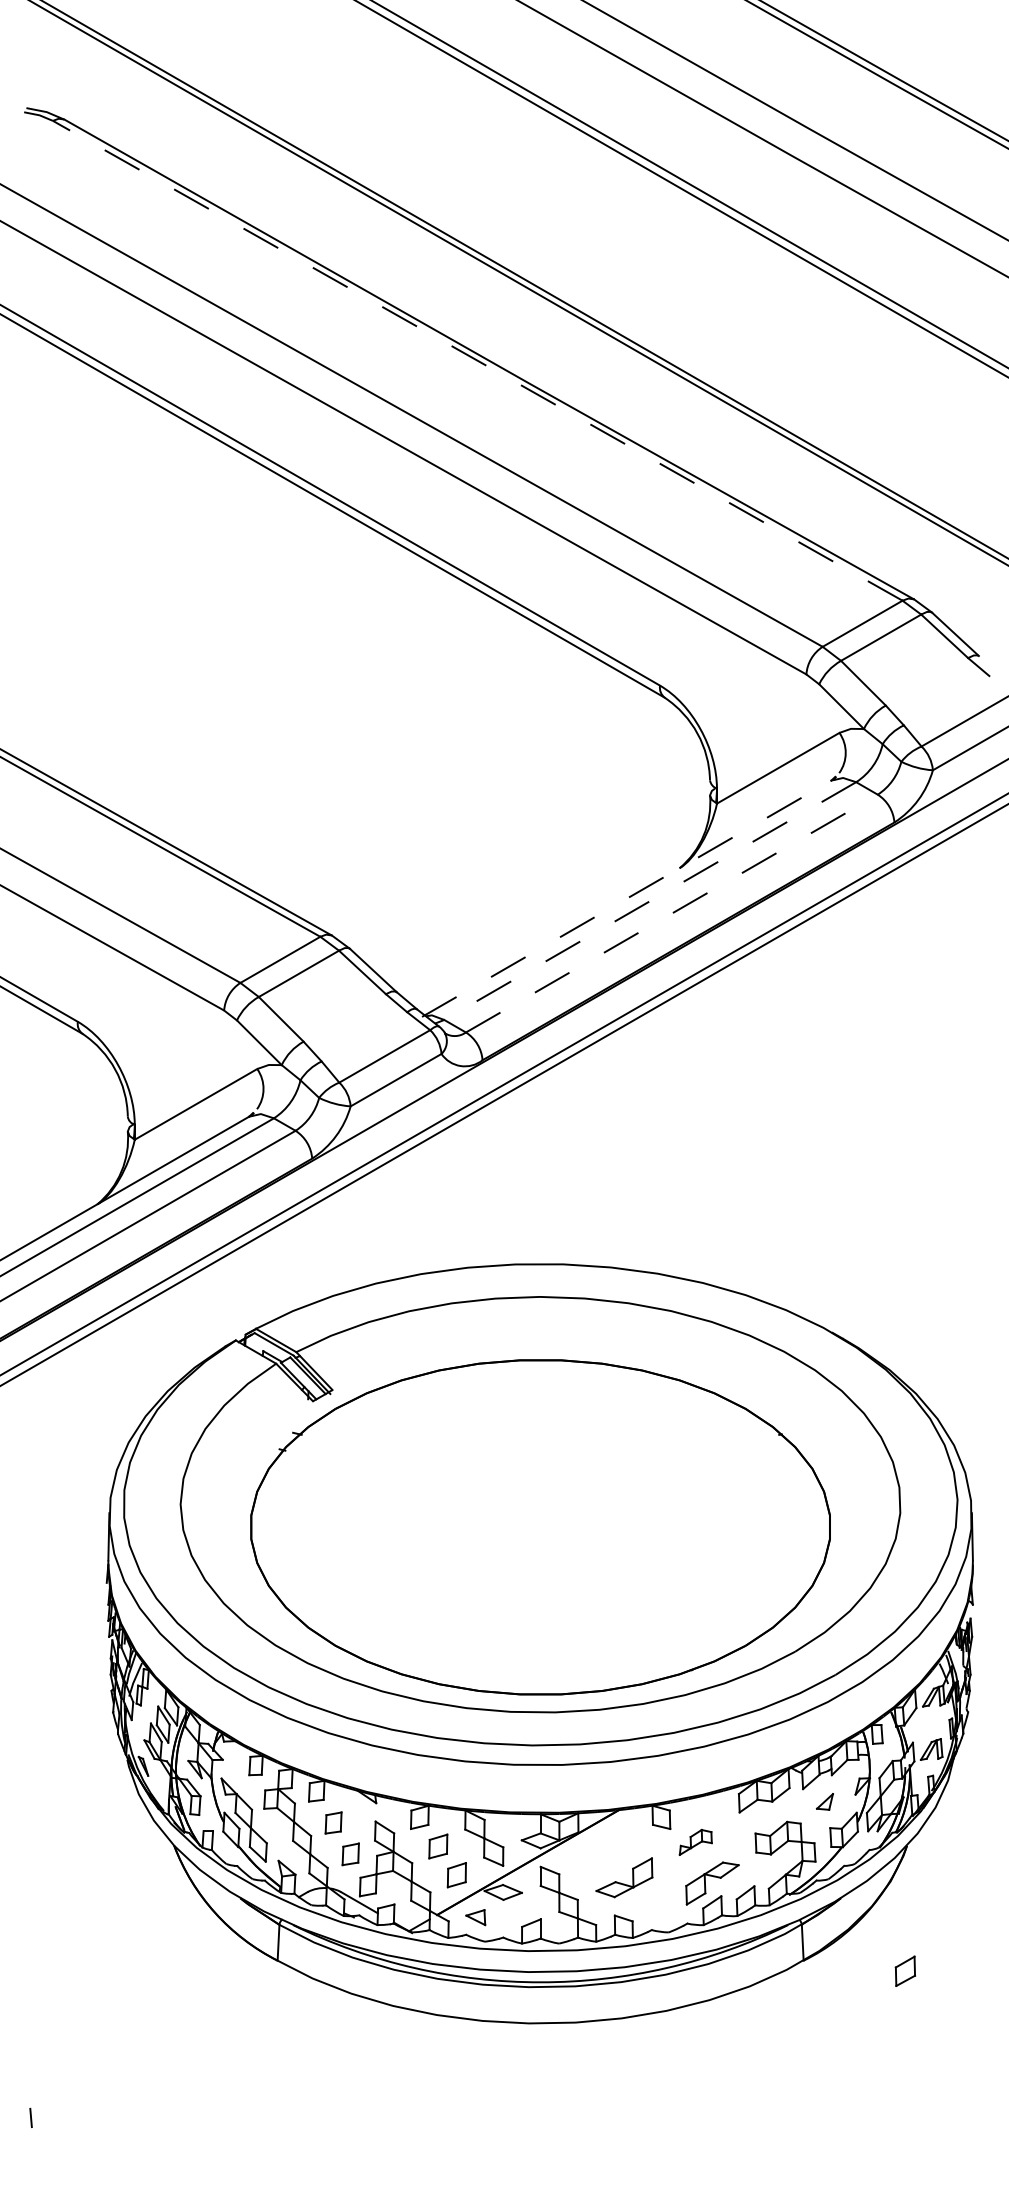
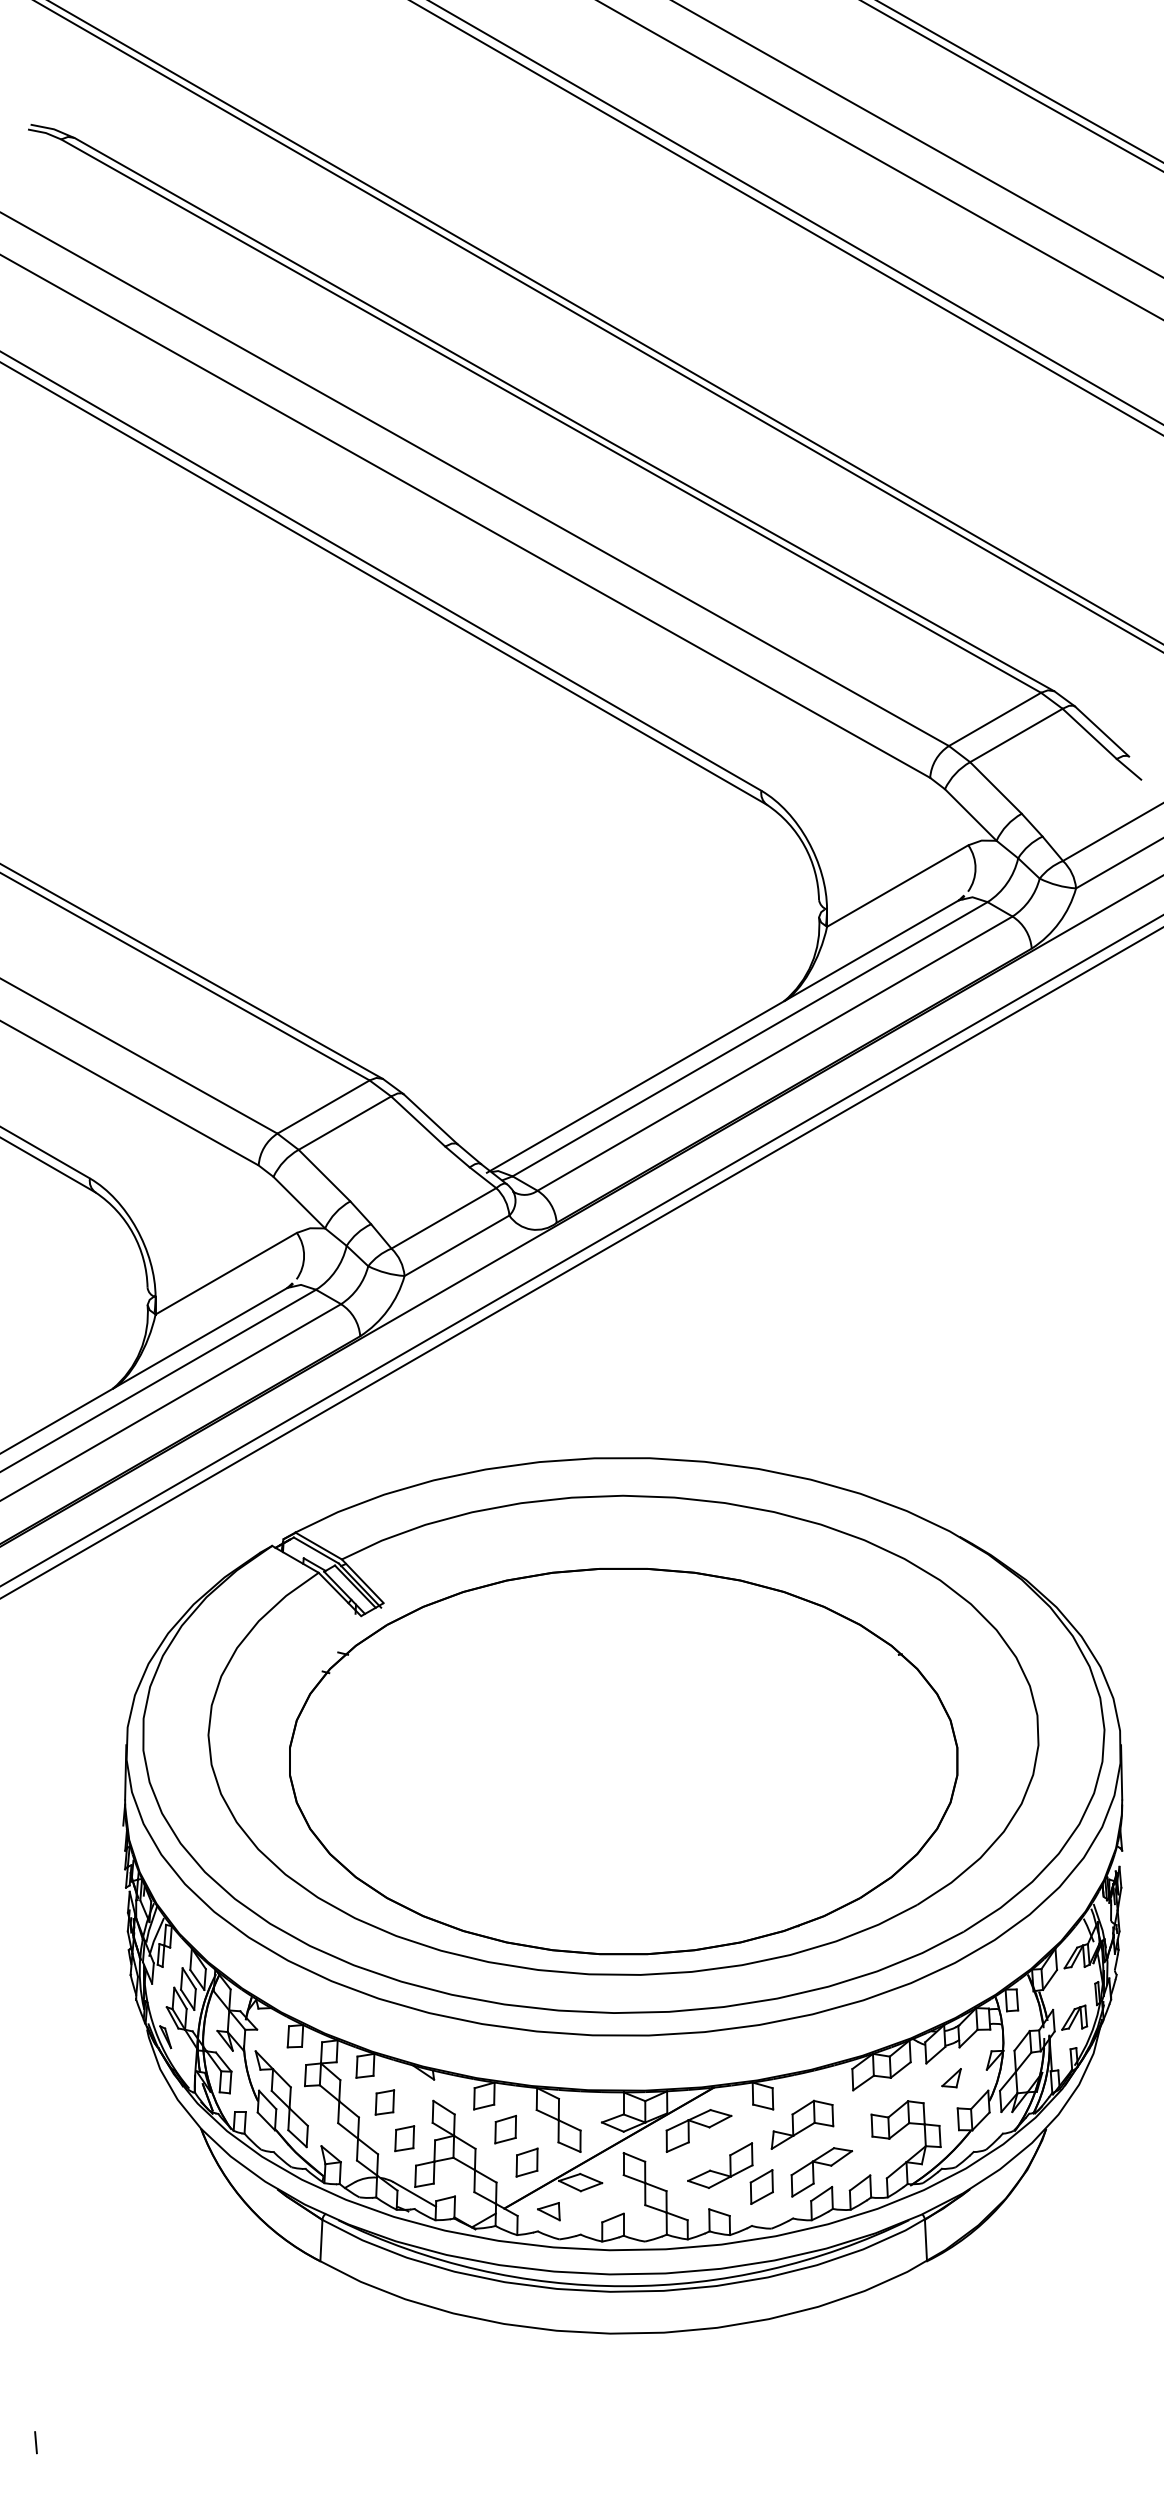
line: (477, 360) -> (550, 415), dashed -> solid
line: (627, 898) -> (723, 1036), dashed -> solid
line: (650, 901) -> (750, 1039), dashed -> solid
line: (671, 913) -> (774, 1053), dashed -> solid
part: (695, 1842) -> (802, 2124), size x1.67
part: (605, 1847) -> (698, 2130), added
part: (904, 1970) -> (760, 2186), moved

